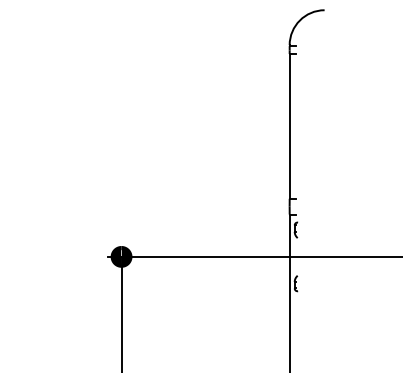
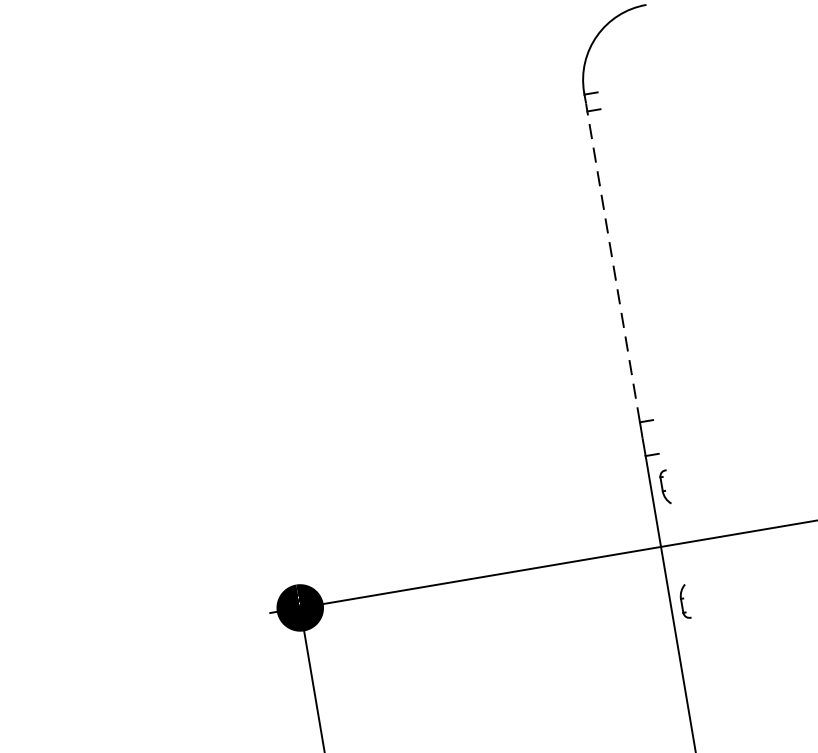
line: (289, 125) -> (612, 264), solid -> dashed

